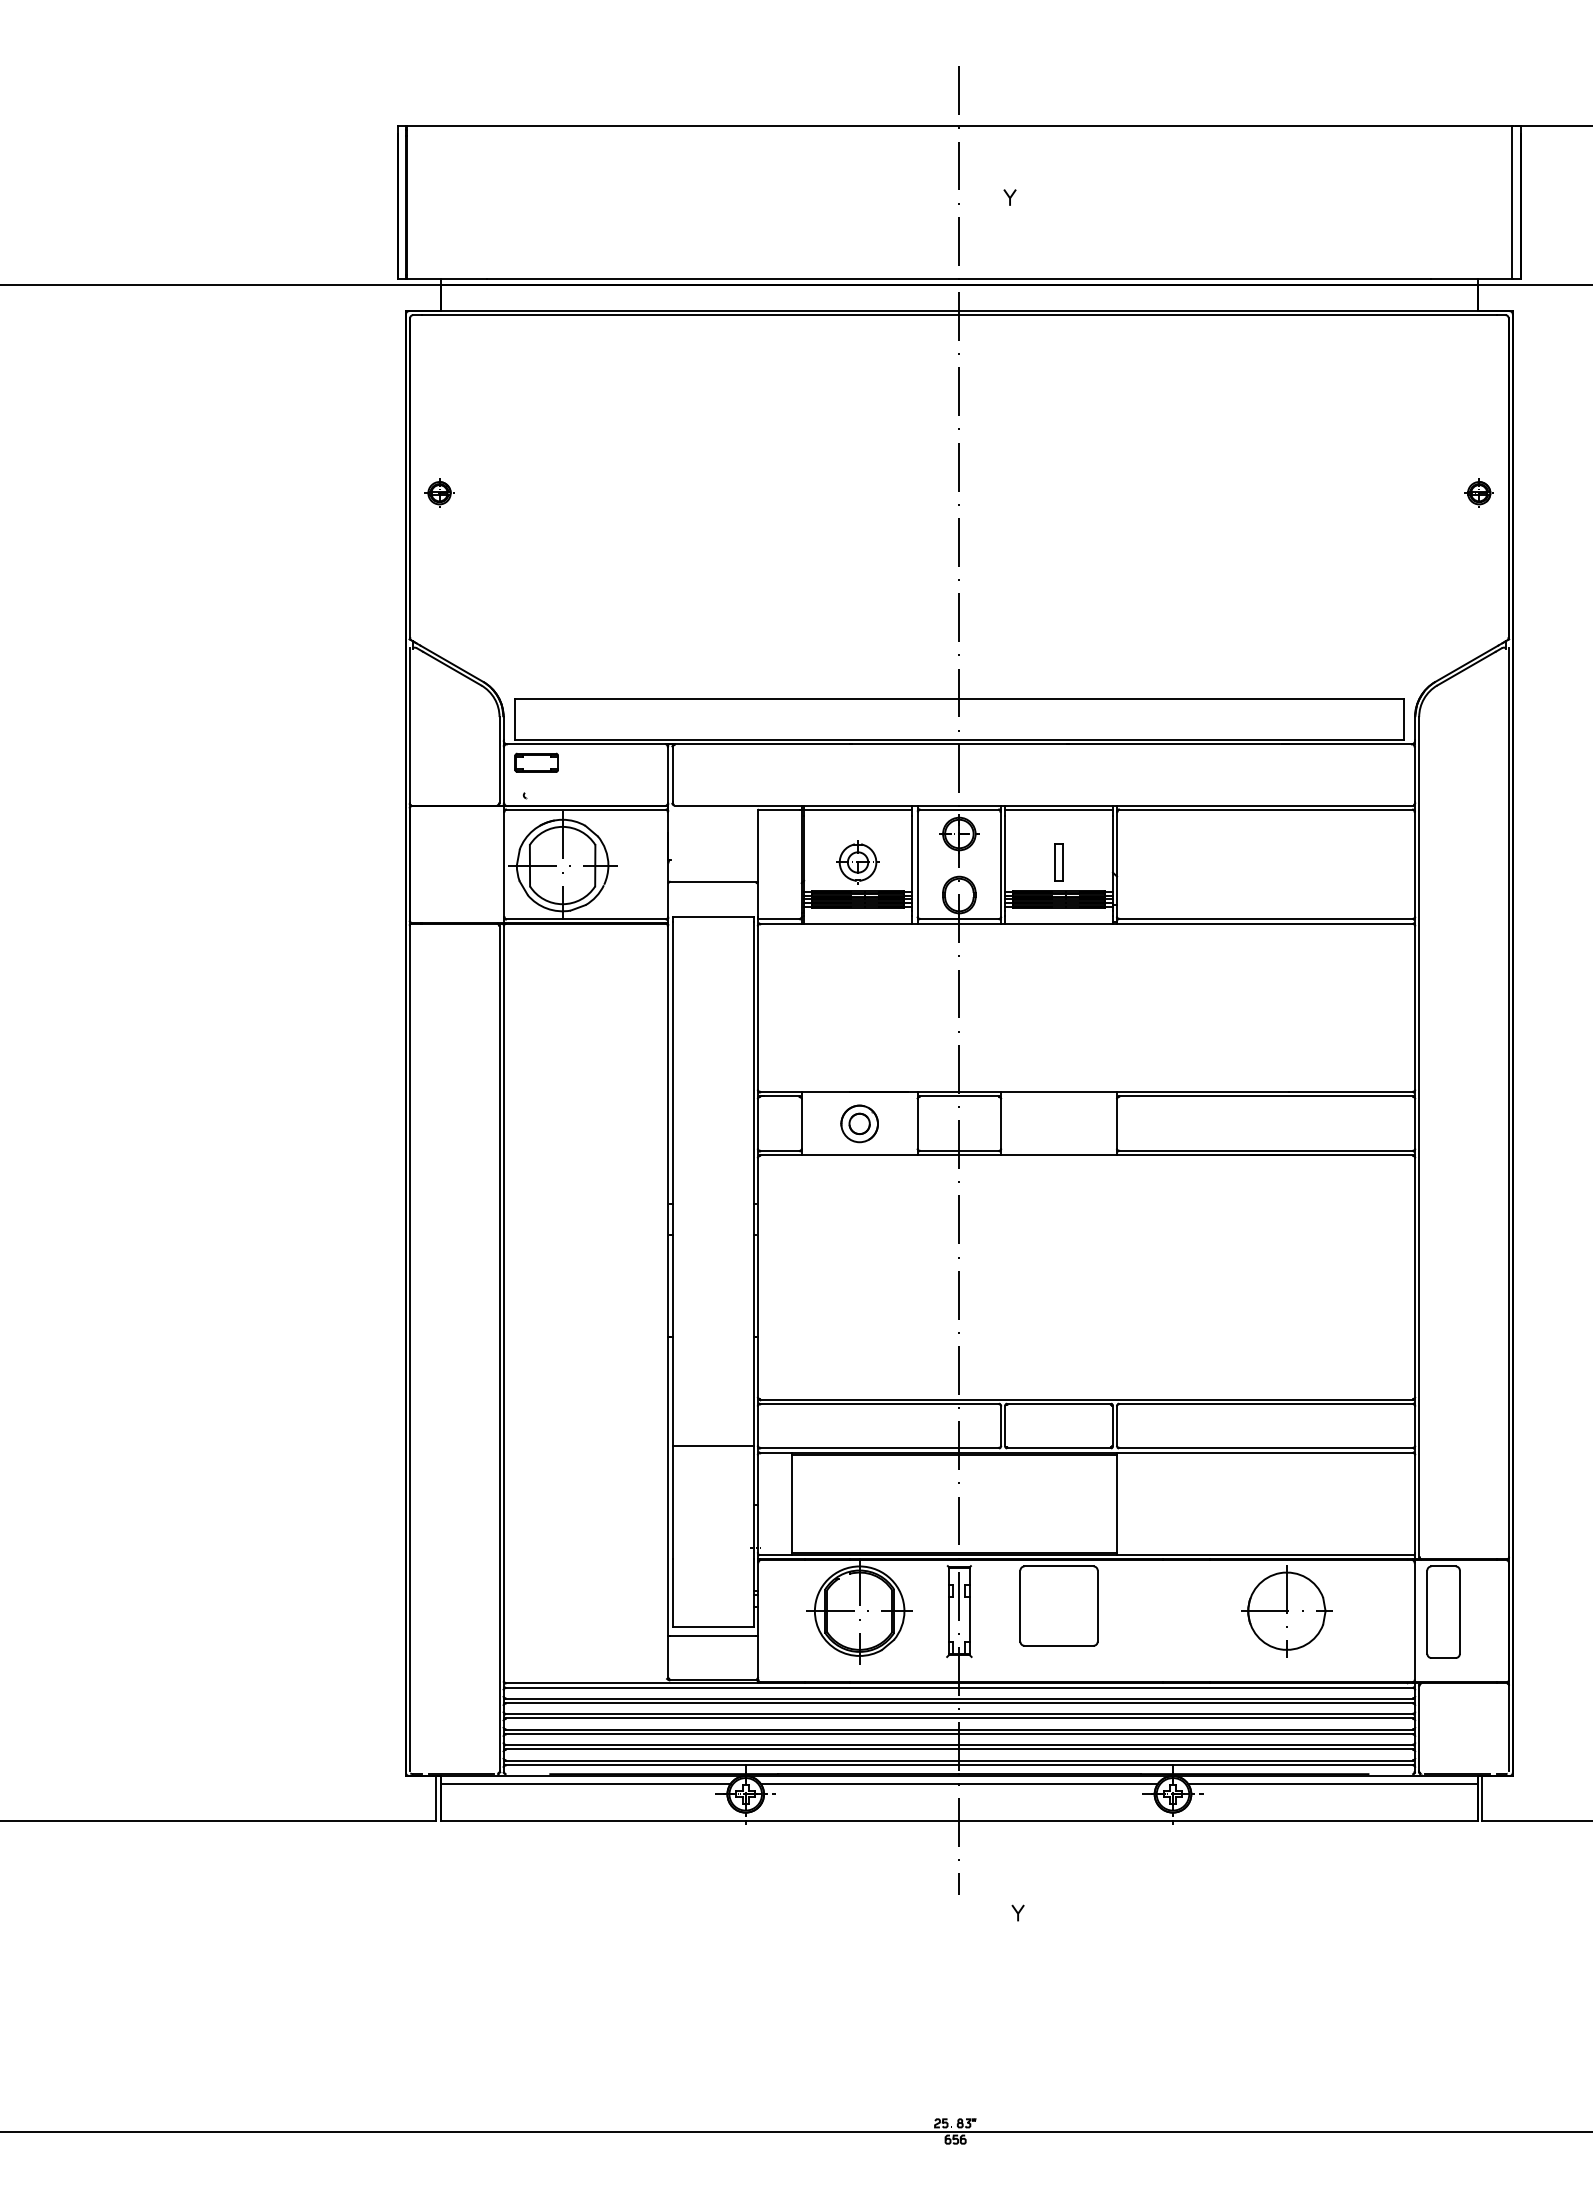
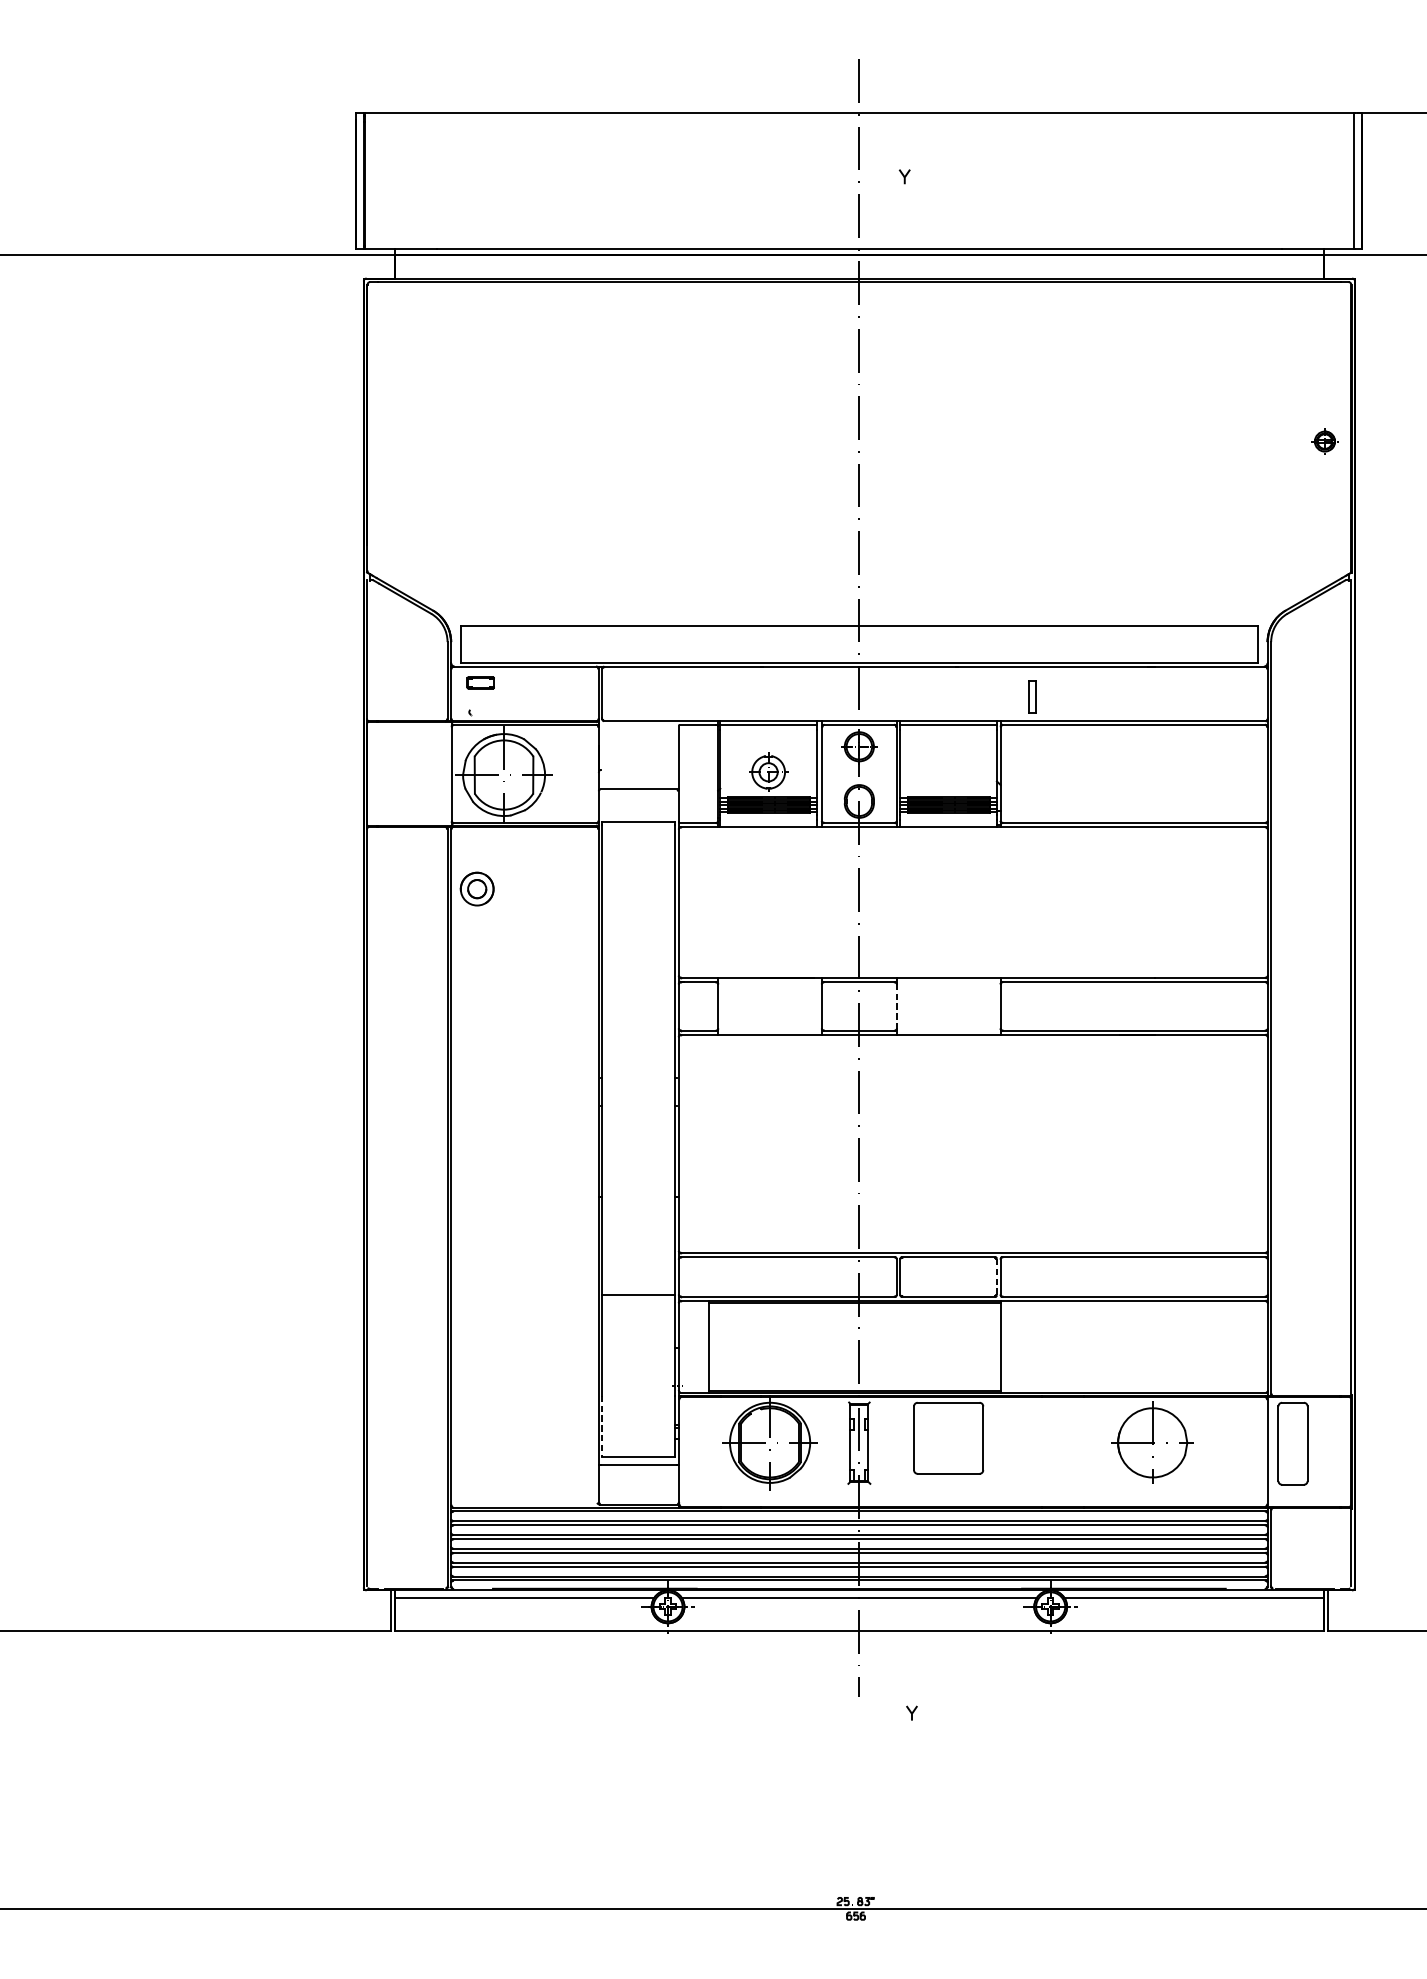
part: (439, 492) -> (393, 440), removed
part: (536, 762) -> (480, 682), size x0.7
part: (1058, 862) -> (1032, 697), moved
part: (859, 1123) -> (477, 888), moved
line: (1001, 1124) -> (897, 1006), solid -> dashed
line: (1112, 1426) -> (996, 1277), solid -> dashed
line: (672, 1593) -> (602, 1427), solid -> dashed

